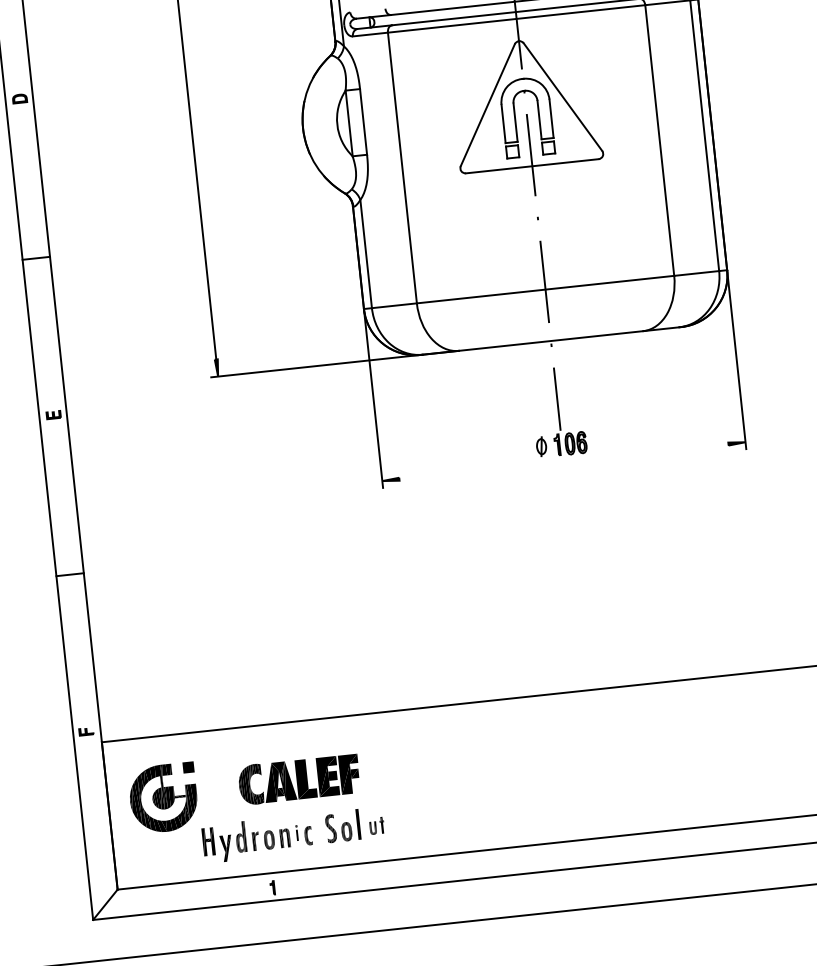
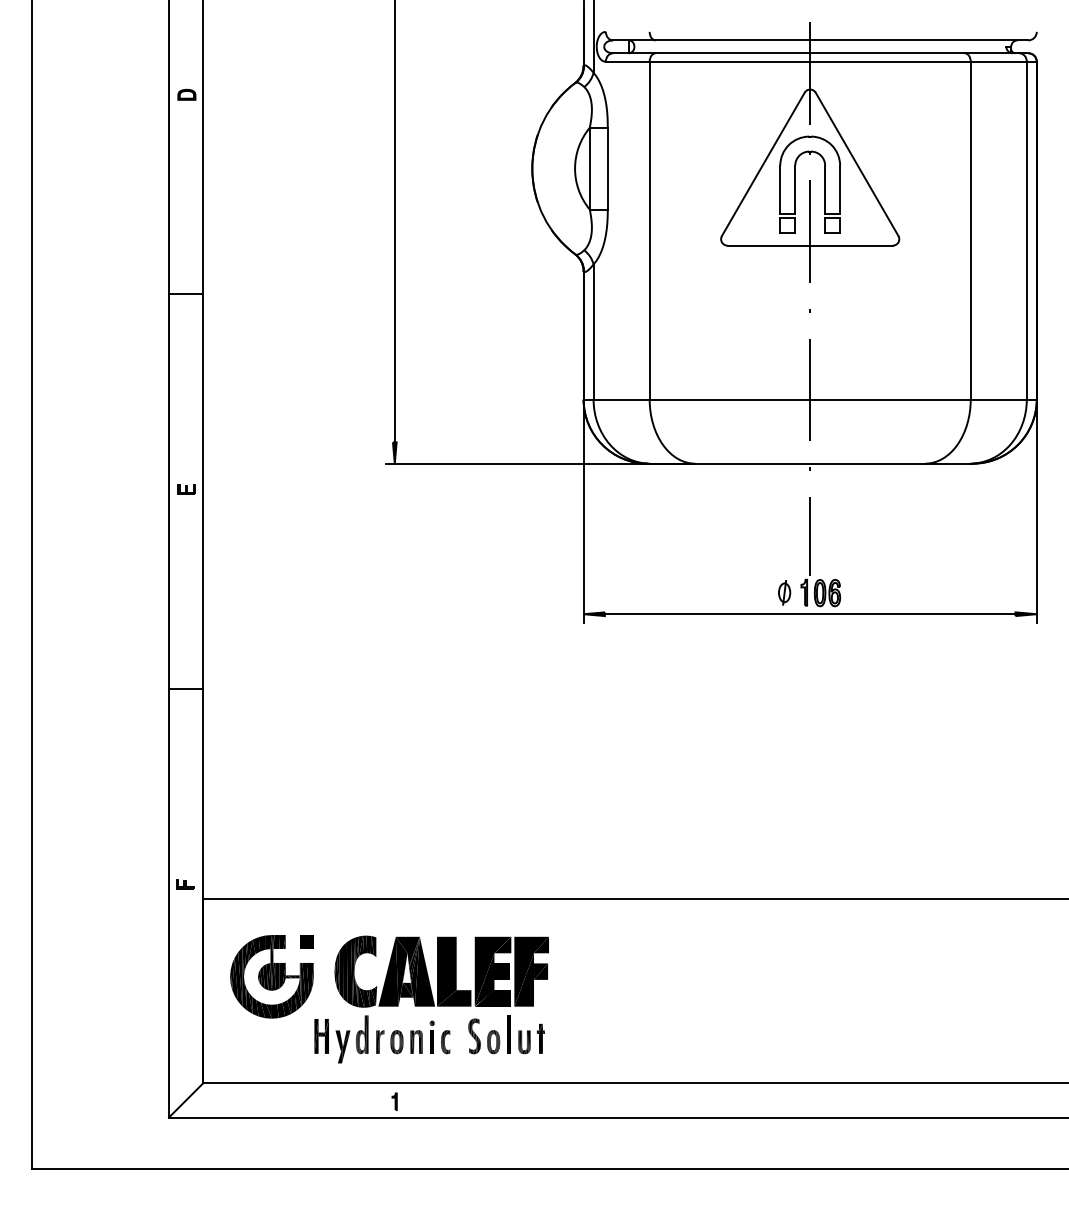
line: (563, 461) -> (809, 614), added
part: (299, 779) -> (441, 971), size x1.43
part: (376, 825) -> (531, 1038), size x1.43
part: (296, 832) -> (431, 1036), size x1.67

